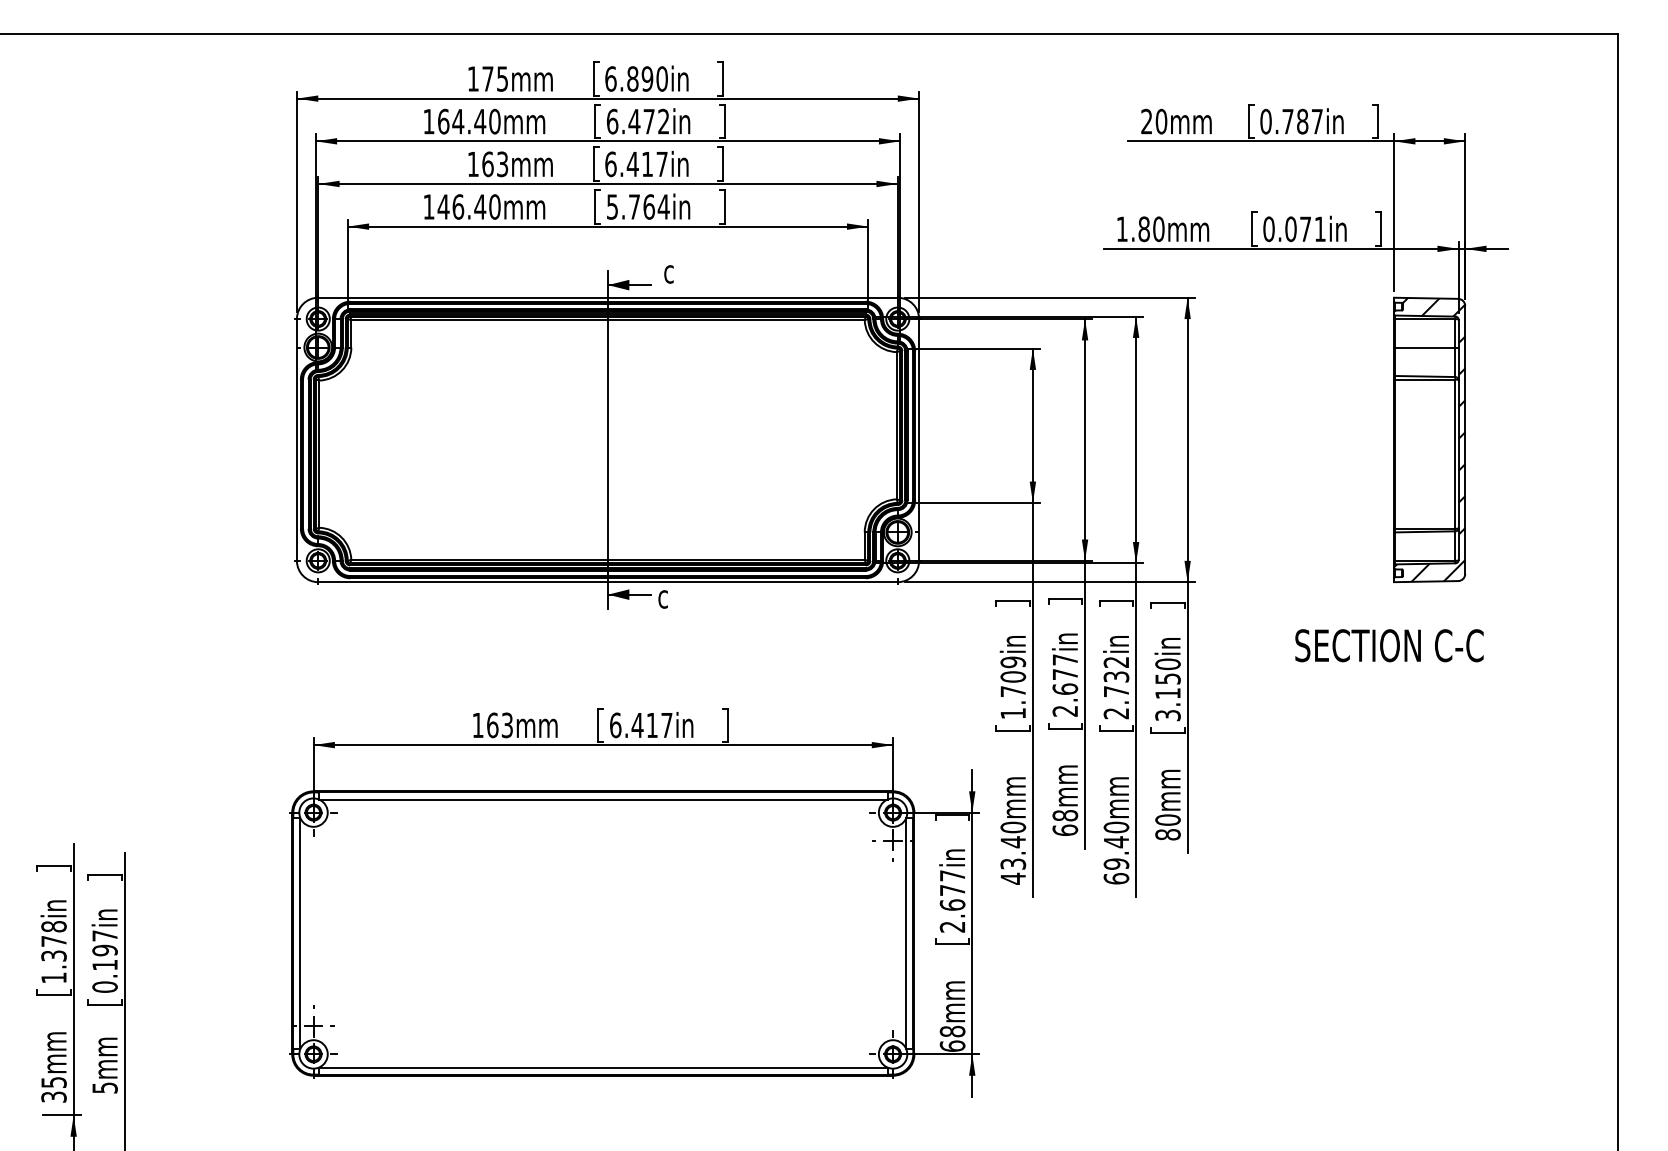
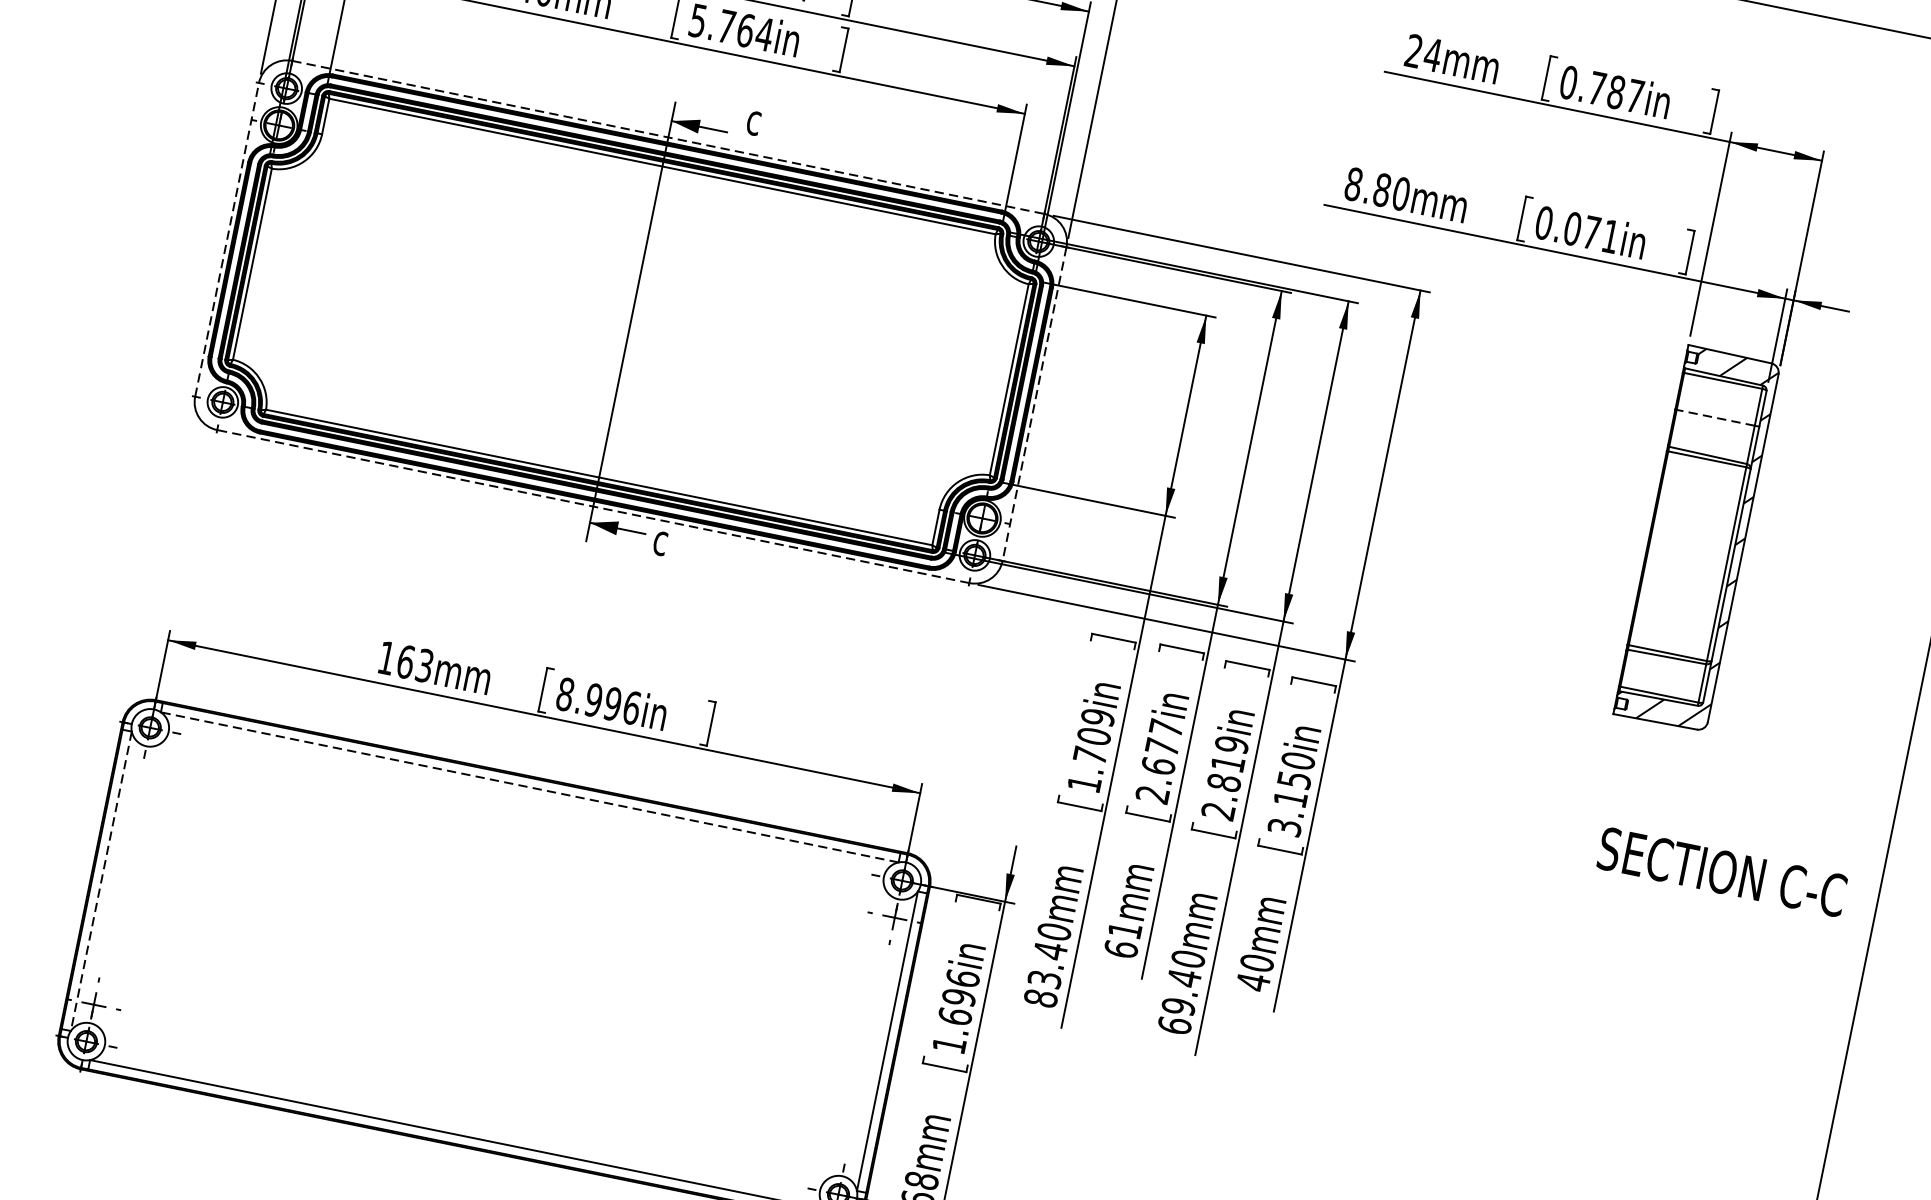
text: (1161, 121) -> (1433, 54), 20mm -> 24mm
text: (1121, 229) -> (1352, 184), 1.80mm -> 8.80mm
line: (608, 297) -> (669, 137), solid -> dashed
line: (1424, 347) -> (1714, 417), solid -> dashed
line: (296, 439) -> (226, 239), solid -> dashed
line: (919, 439) -> (1035, 403), solid -> dashed
line: (608, 582) -> (593, 507), solid -> dashed
text: (1389, 645) -> (1722, 871), moved
text: (1116, 676) -> (1228, 763), 2.732in -> 2.819in
text: (641, 725) -> (598, 701), 6.417in -> 8.996in
line: (602, 799) -> (528, 787), solid -> dashed
text: (1065, 815) -> (1125, 930), 68mm -> 61mm
text: (1167, 834) -> (1252, 981), 80mm -> 40mm
text: (1013, 878) -> (1041, 998), 43.40mm -> 83.40mm
text: (952, 901) -> (955, 1011), 2.677in -> 1.696in
line: (300, 934) -> (101, 882), solid -> dashed

